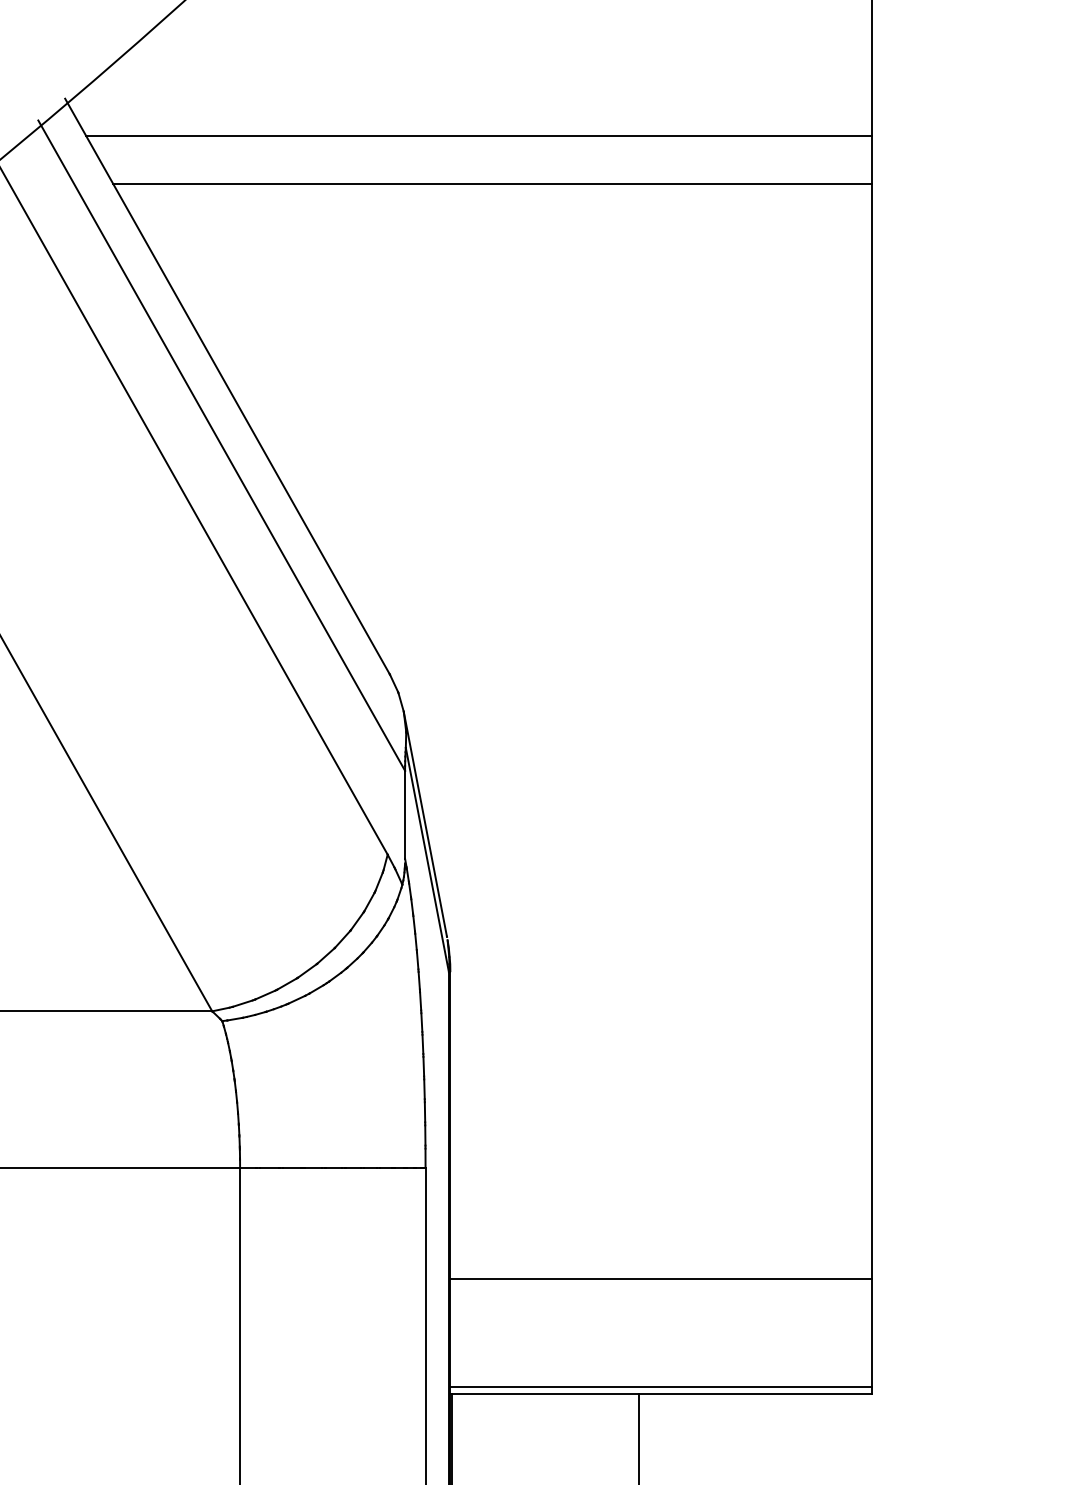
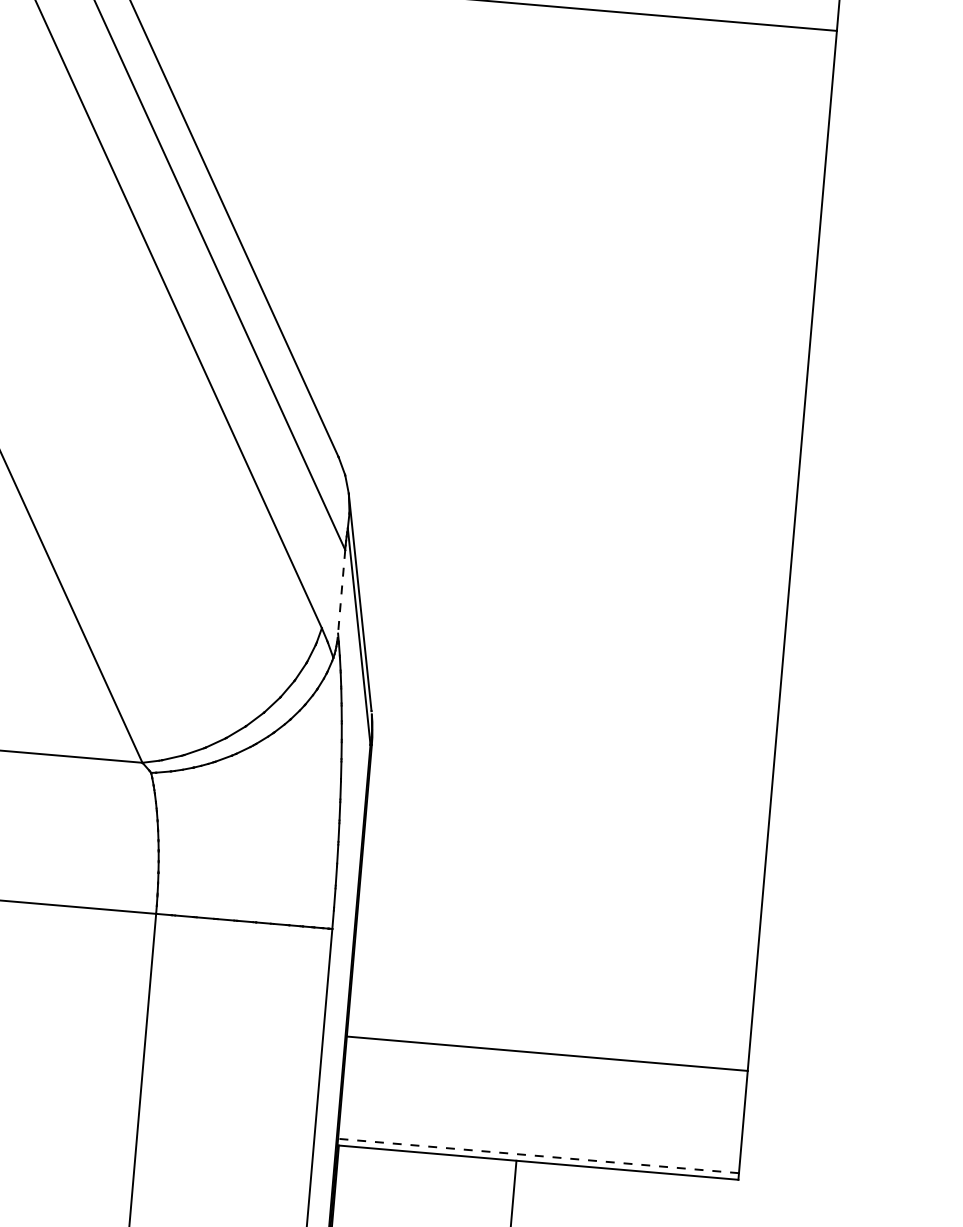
line: (405, 814) -> (342, 591), solid -> dashed
line: (660, 1386) -> (537, 1155), solid -> dashed

